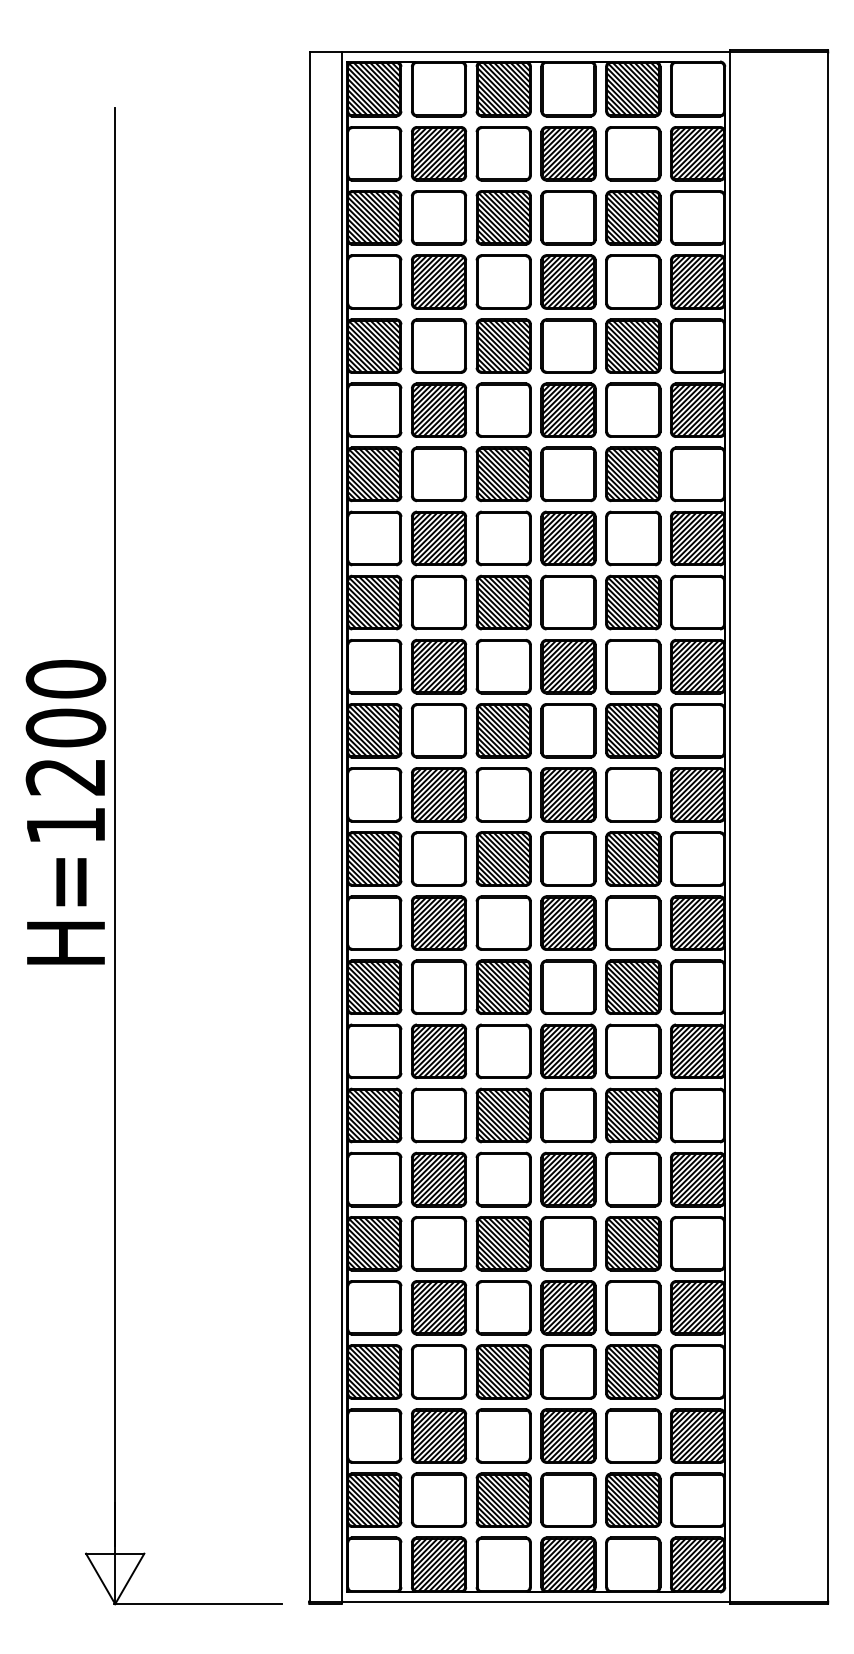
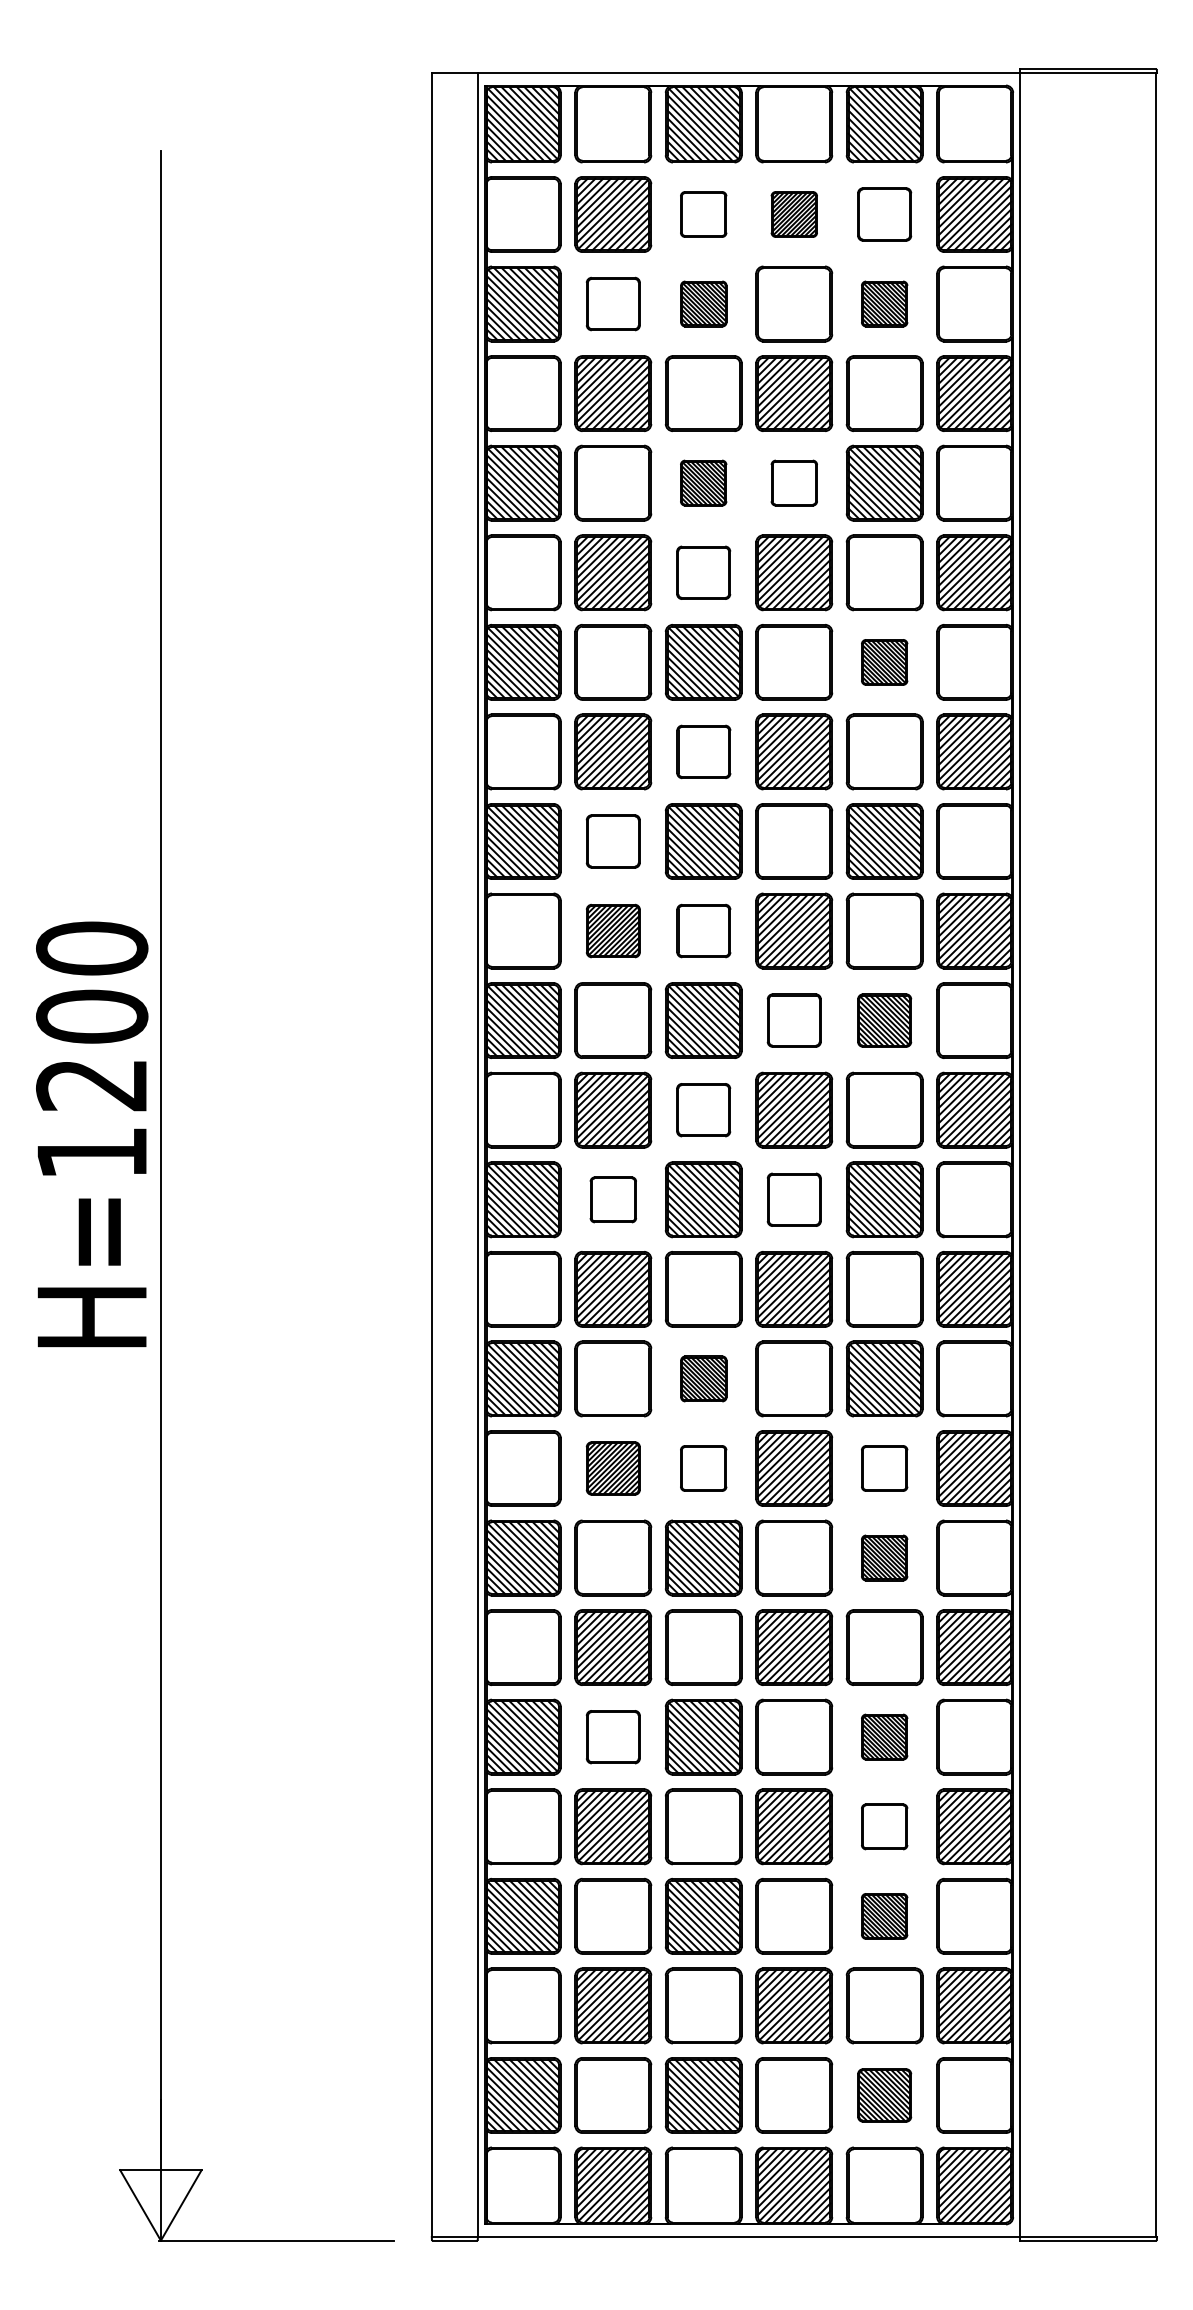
part: (503, 153) -> (703, 214), size x0.6
part: (568, 153) -> (794, 214), size x0.6
part: (633, 153) -> (884, 214), size x0.7
part: (439, 217) -> (613, 303), size x0.7
part: (503, 217) -> (703, 303), size x0.6
part: (633, 217) -> (884, 303), size x0.6
part: (503, 345) -> (703, 482), size x0.6
part: (568, 345) -> (794, 482), size x0.6
part: (503, 410) -> (703, 572), size x0.7
part: (633, 474) -> (884, 662), size x0.6
part: (503, 538) -> (703, 751), size x0.7
part: (439, 602) -> (613, 841), size x0.7
part: (439, 666) -> (613, 930), size x0.7
part: (503, 666) -> (703, 930), size x0.7
part: (568, 730) -> (794, 1020), size x0.7
part: (633, 730) -> (884, 1020), size x0.7
part: (503, 794) -> (703, 1109), size x0.7
part: (439, 858) -> (613, 1199), size x0.6
part: (568, 858) -> (794, 1199), size x0.7
part: (503, 986) -> (703, 1378), size x0.6
part: (439, 1051) -> (613, 1468), size x0.7
part: (503, 1051) -> (703, 1468), size x0.6
part: (633, 1051) -> (884, 1468), size x0.6
part: (633, 1115) -> (884, 1557), size x0.6
part: (439, 1243) -> (613, 1736), size x0.7
part: (633, 1243) -> (884, 1736), size x0.6
part: (633, 1307) -> (884, 1826), size x0.6
part: (633, 1372) -> (884, 1916), size x0.6
part: (633, 1500) -> (884, 2095), size x0.7

